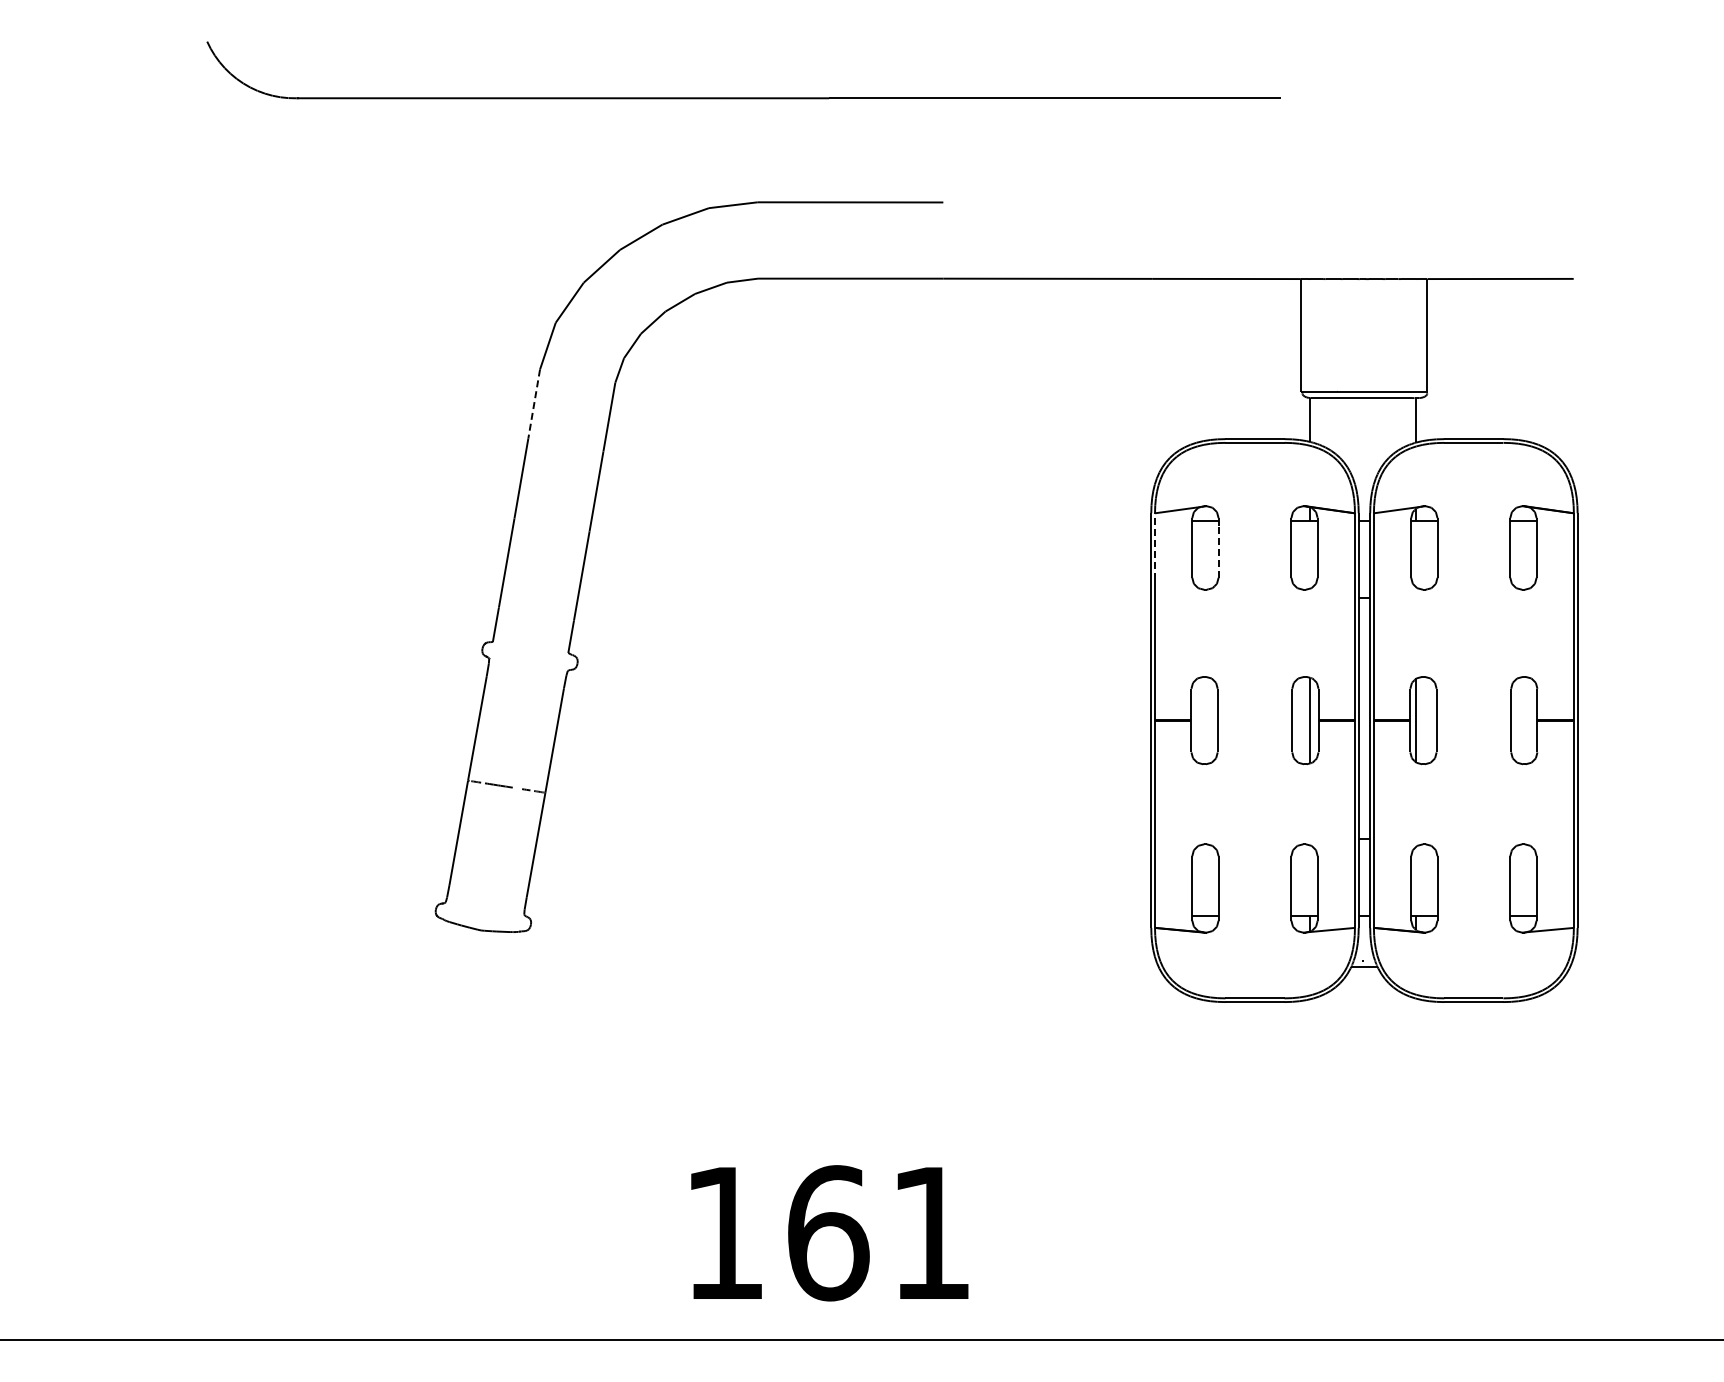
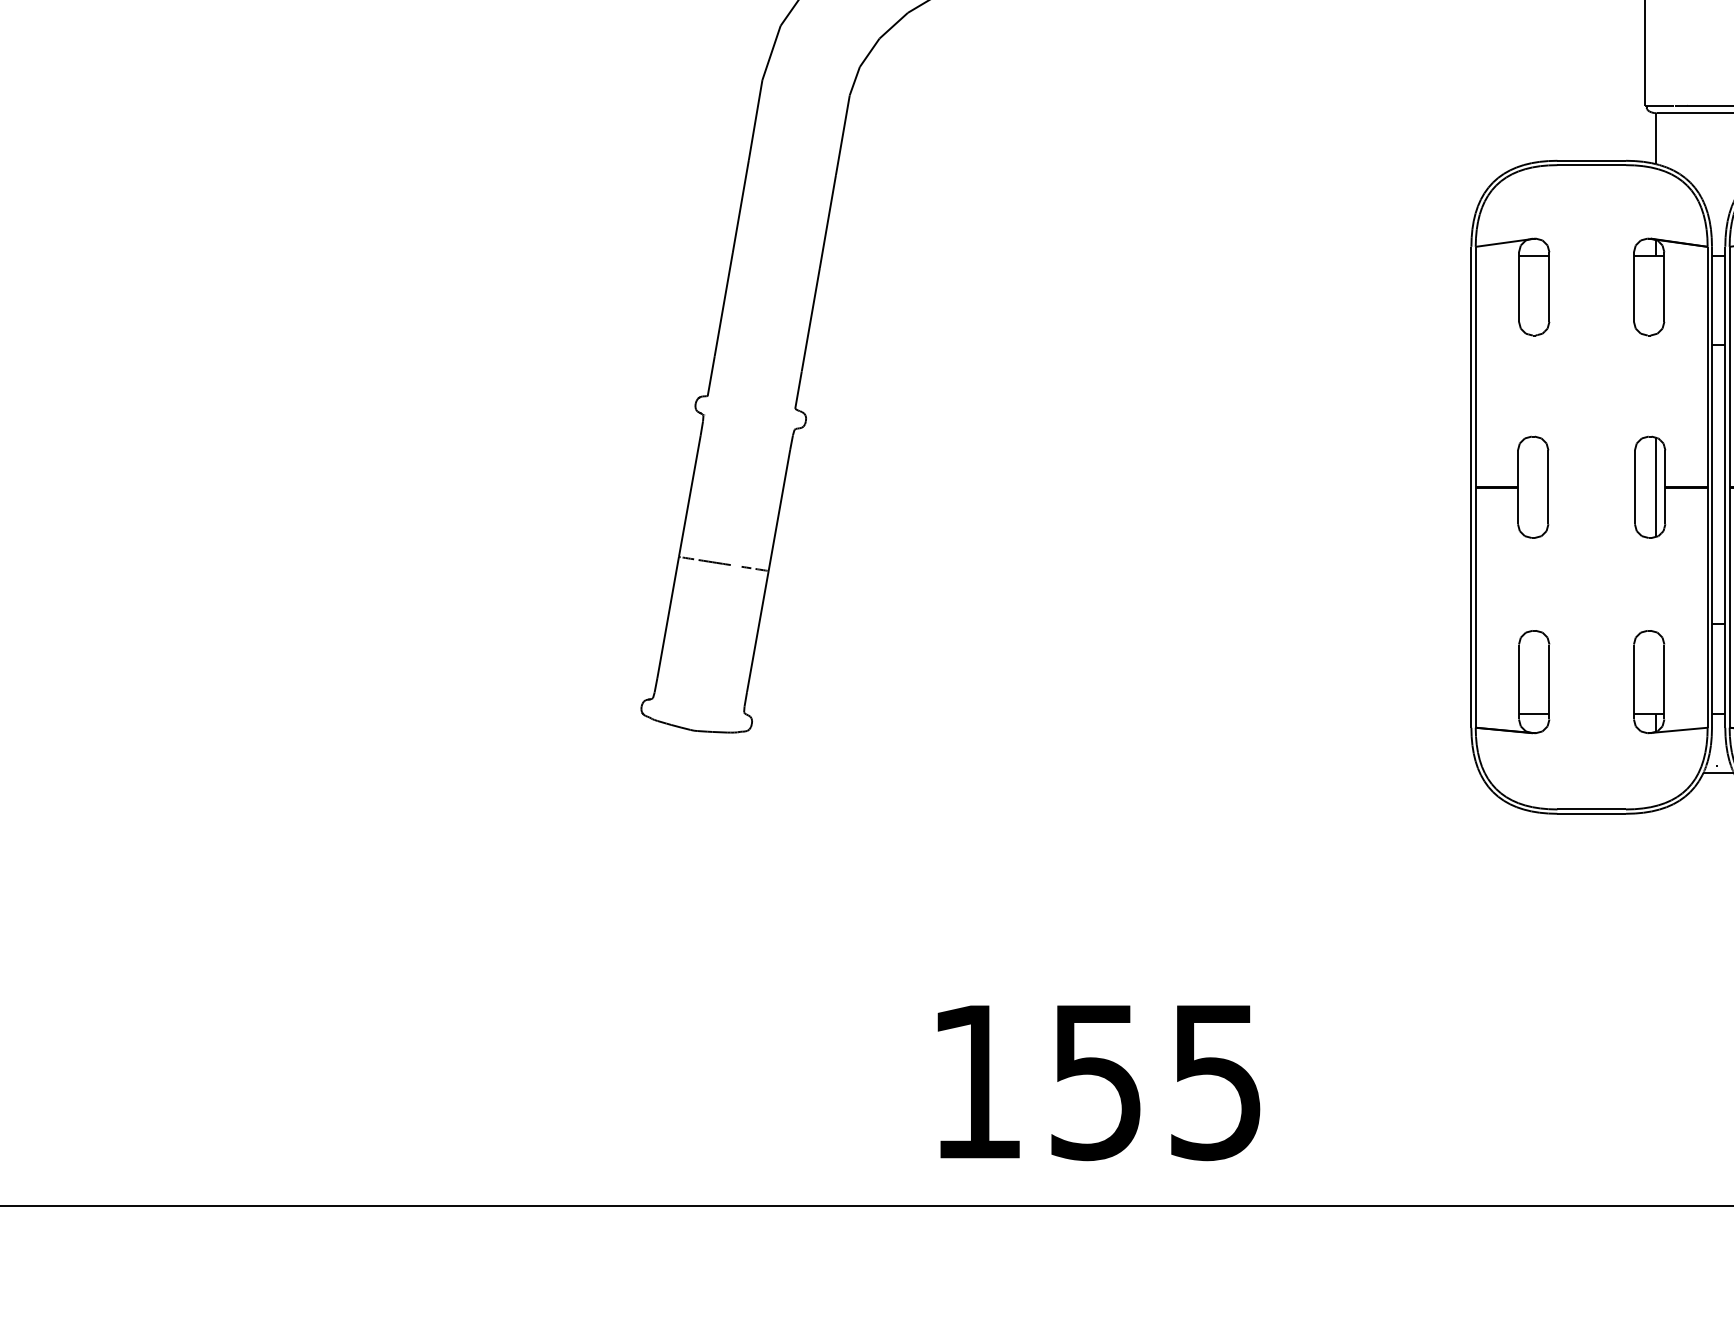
line: (534, 404) -> (755, 120), dashed -> solid
line: (1155, 546) -> (1476, 285), dashed -> solid
line: (1218, 552) -> (1549, 292), dashed -> solid
text: (878, 1233) -> (1155, 1082), 161 -> 155

